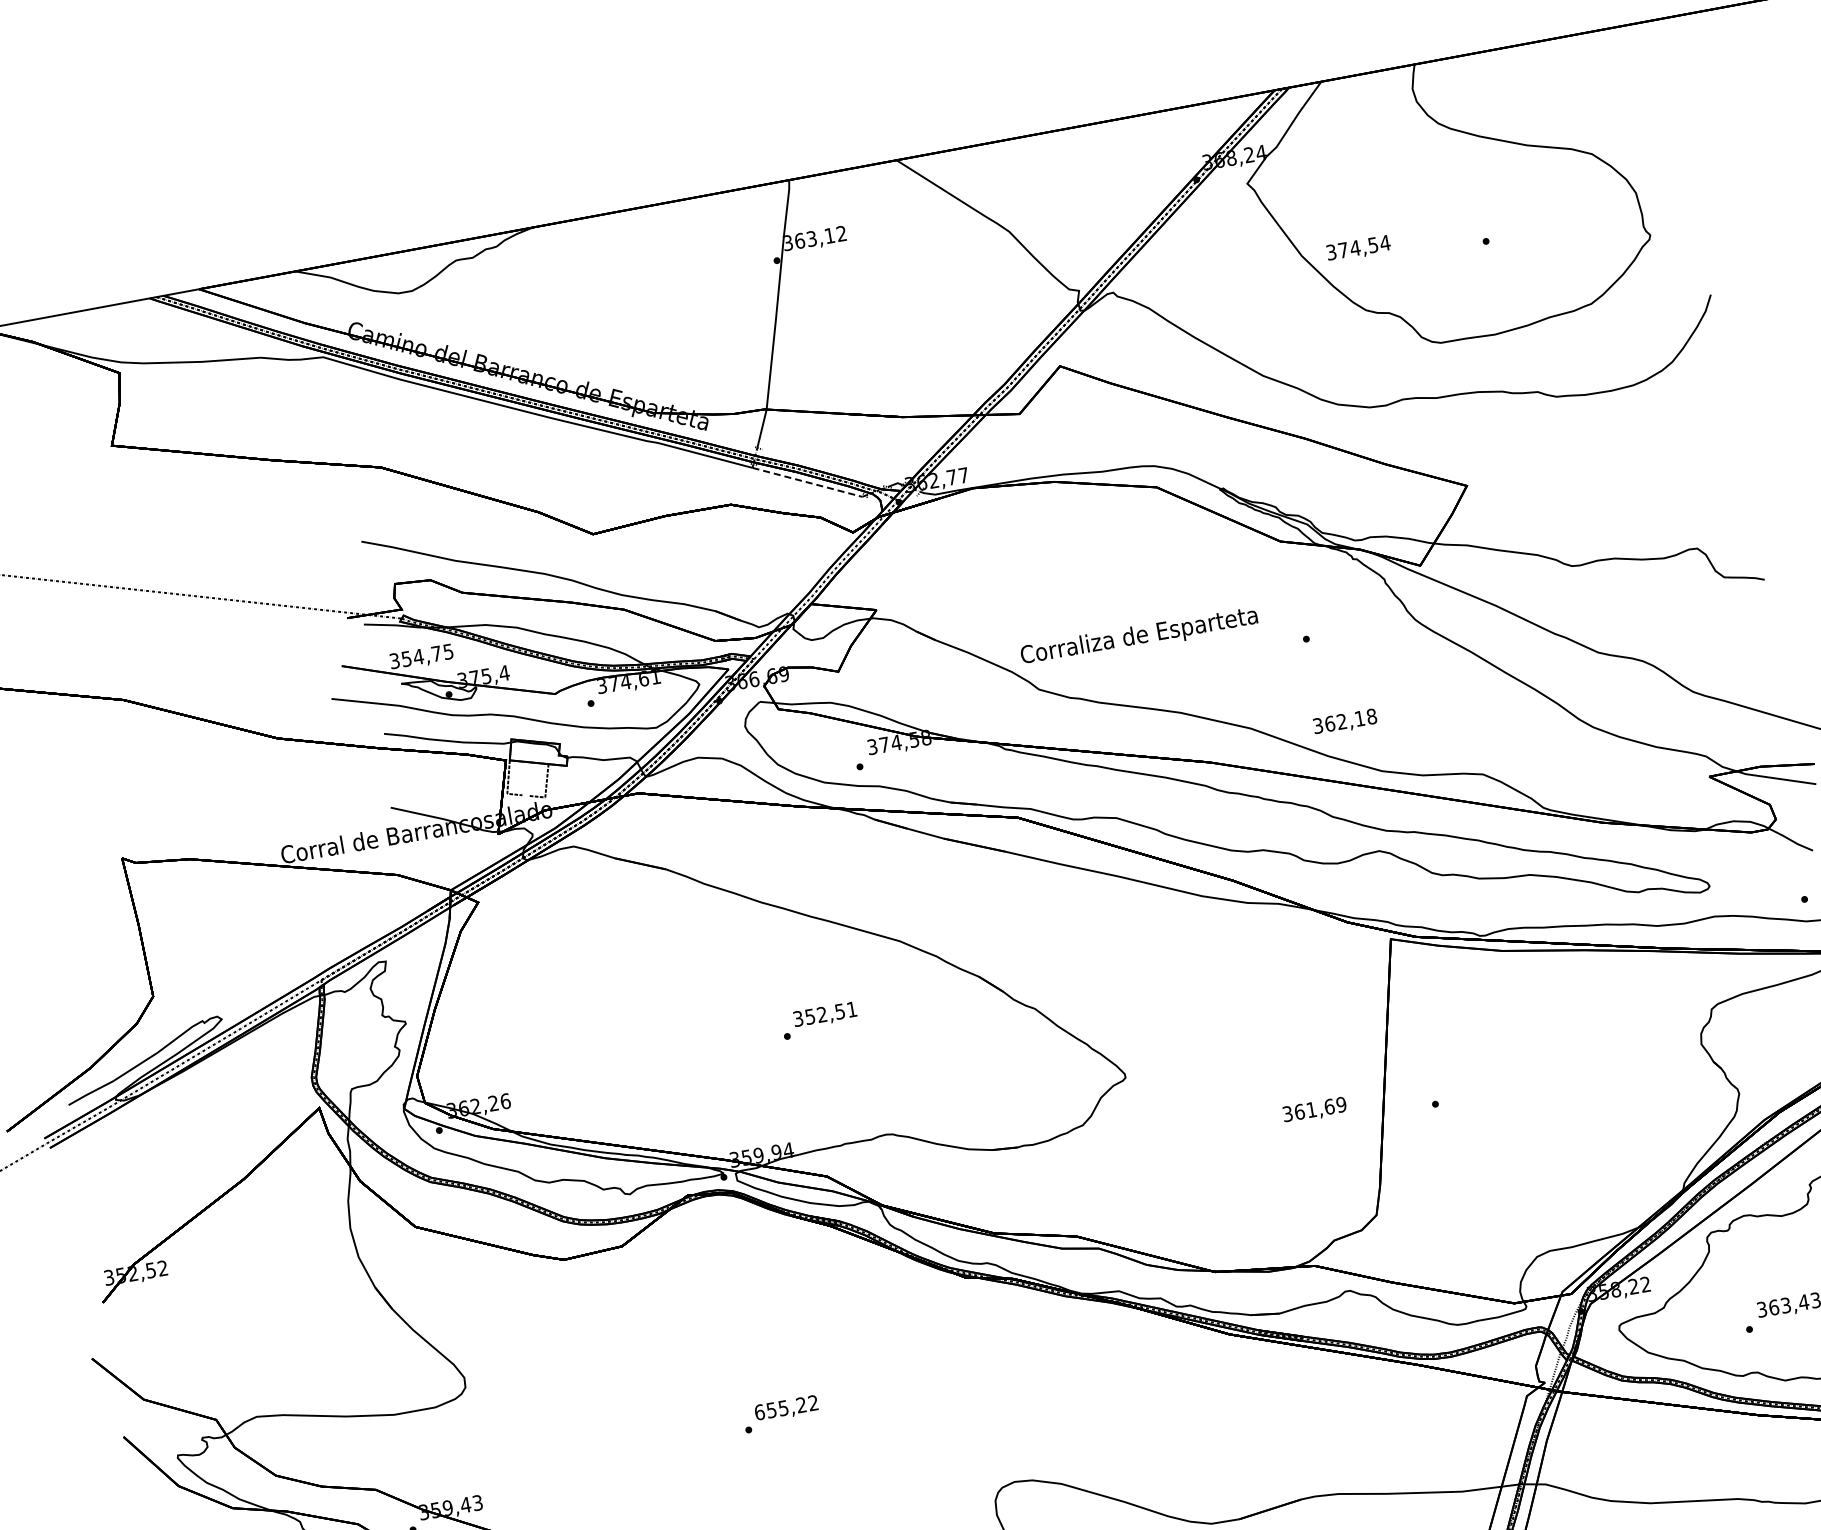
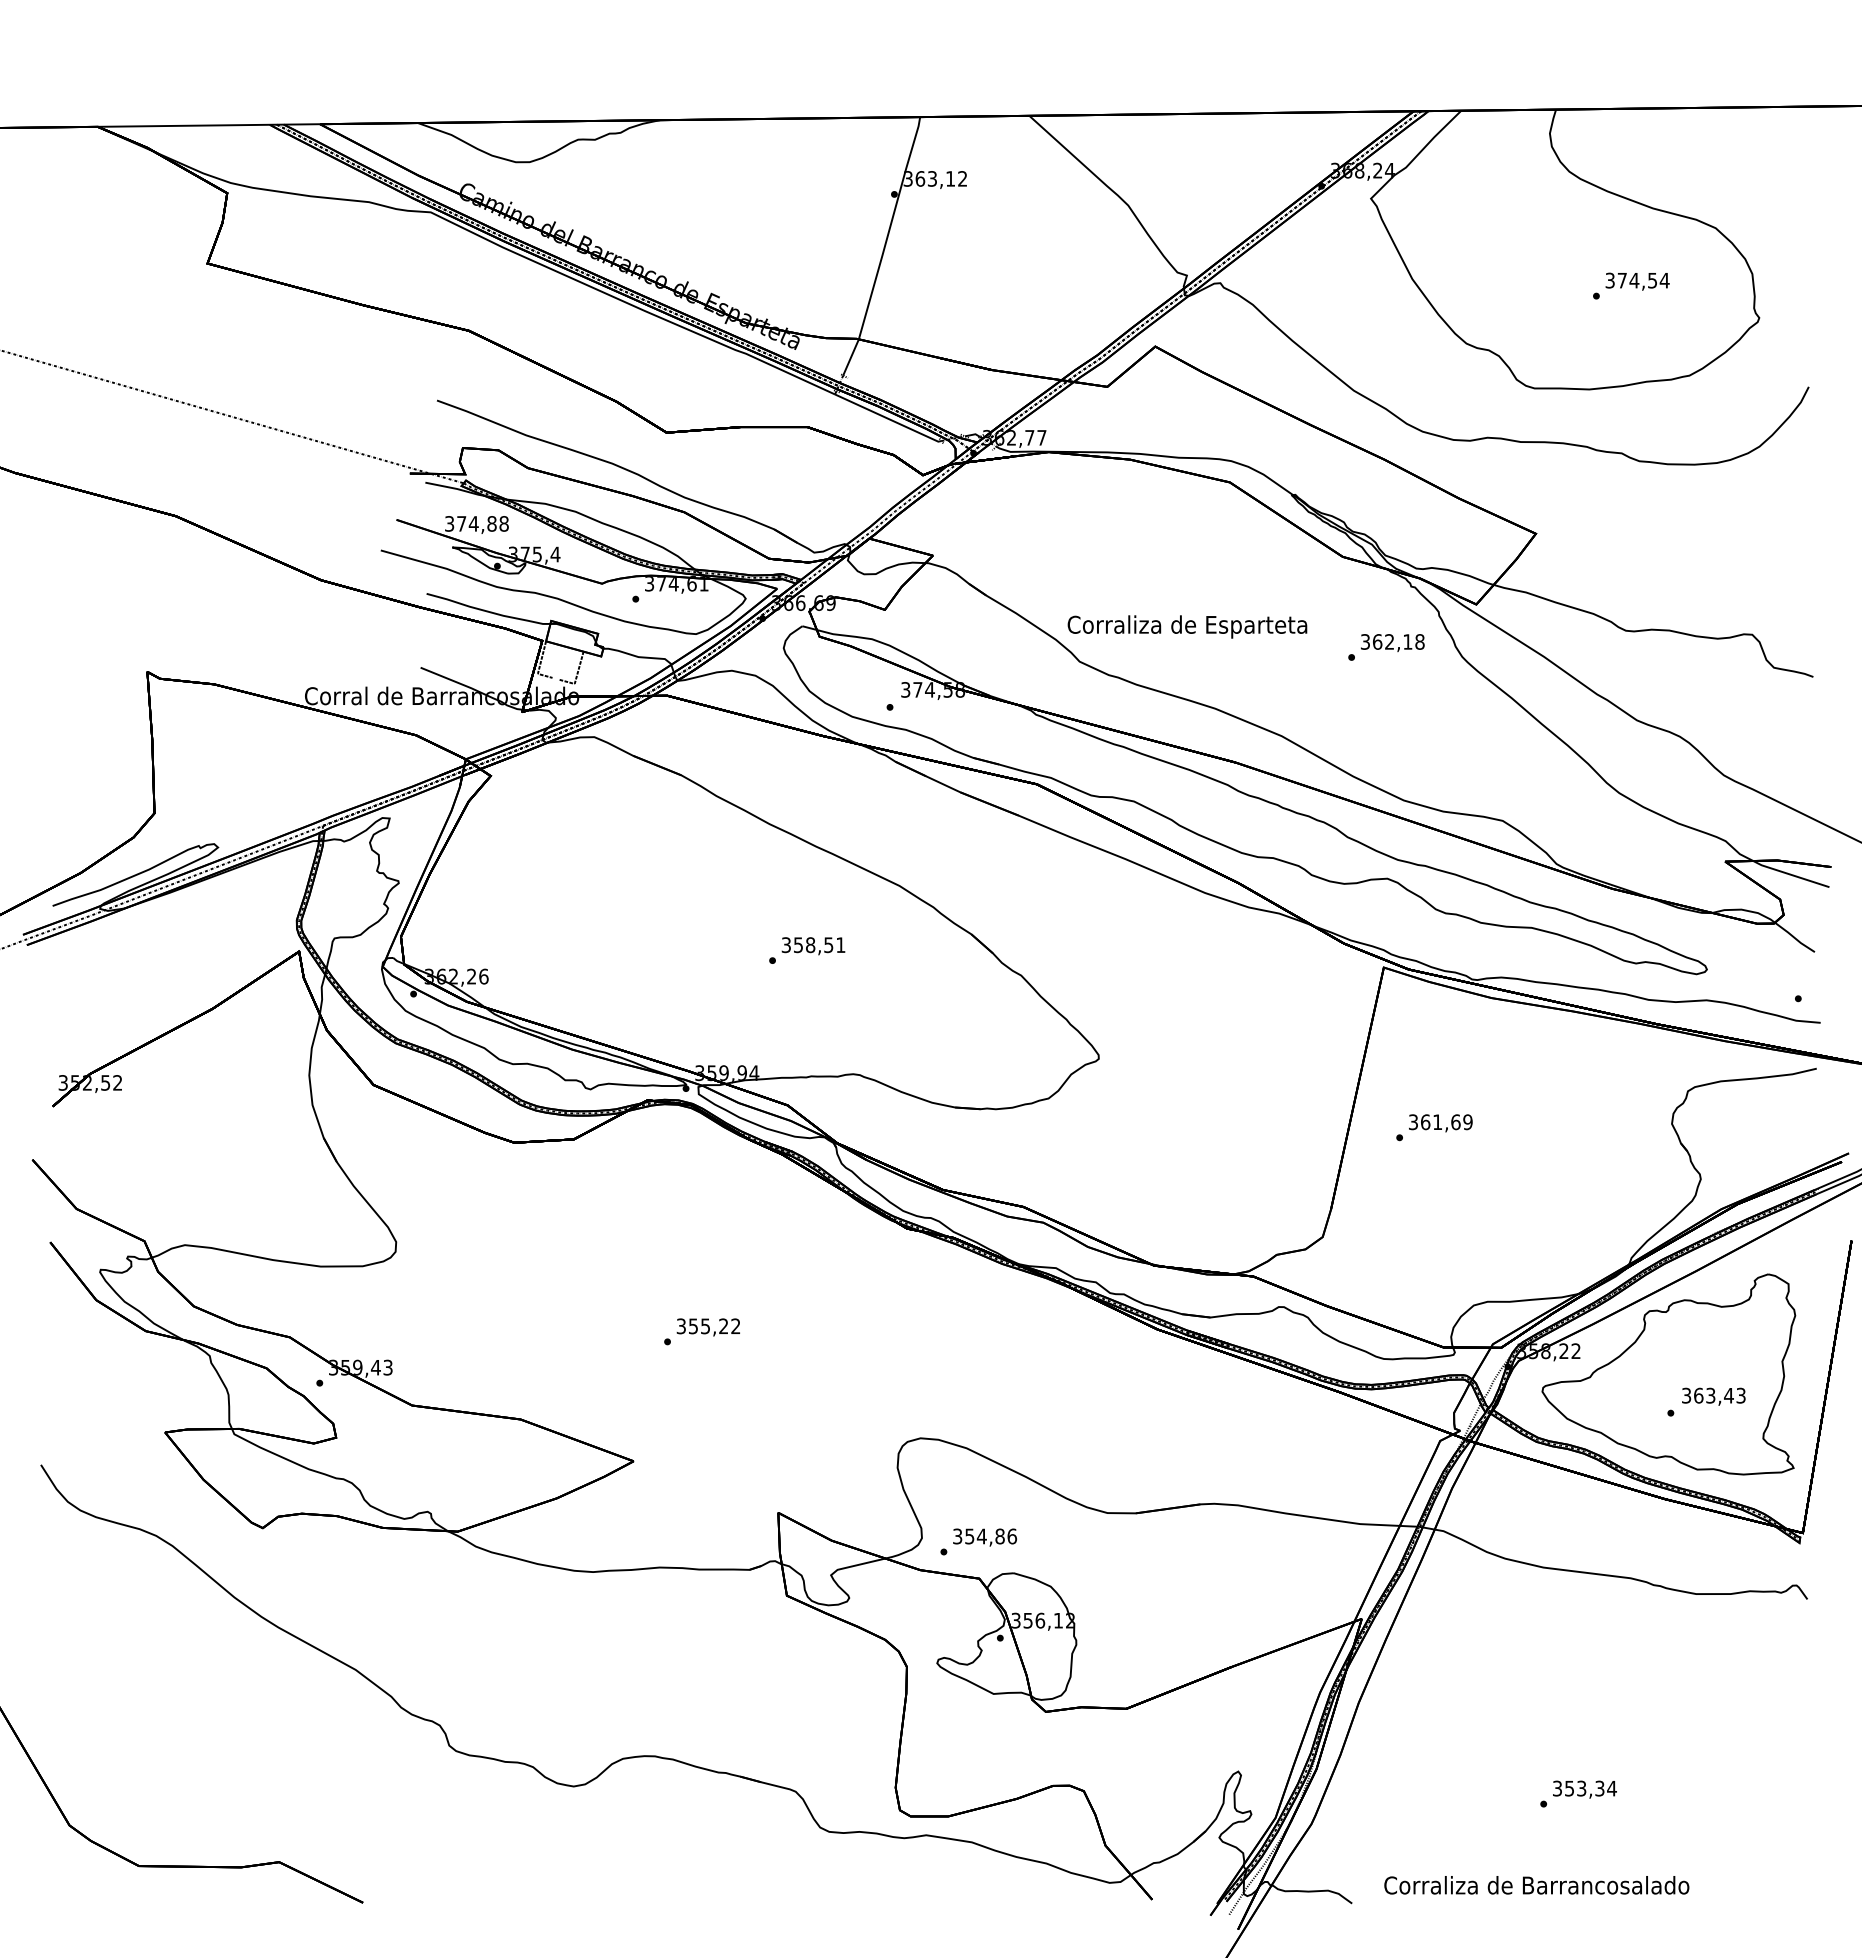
text: (1358, 248) -> (1637, 281), moved
line: (810, 483) -> (889, 419), dashed -> solid
text: (427, 655) -> (482, 523), 354,75 -> 374,88
text: (1344, 721) -> (1392, 642), moved
text: (822, 1015) -> (810, 945), 352,51 -> 358,51
text: (1314, 1110) -> (1440, 1123), moved
text: (759, 1412) -> (681, 1326), 655,22 -> 355,22

